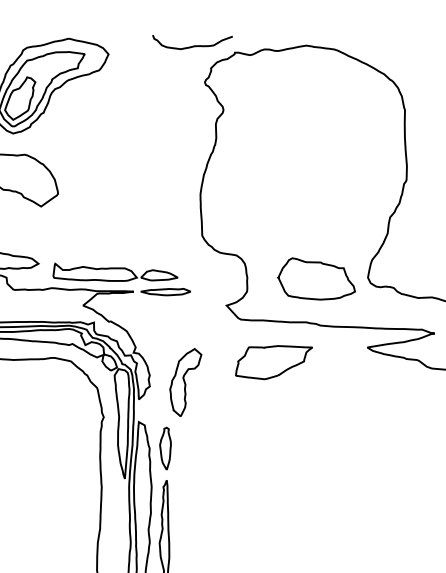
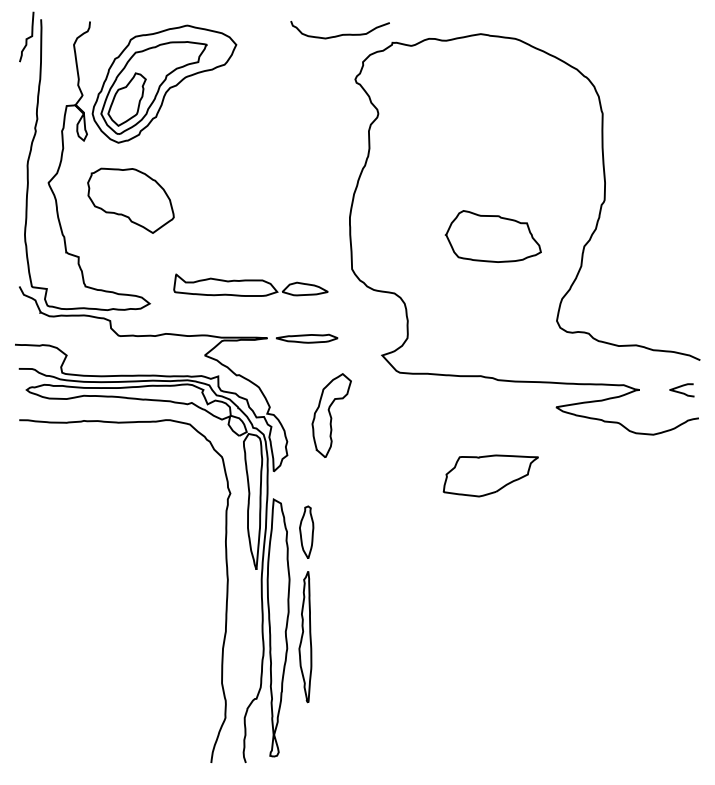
part: (115, 271) -> (250, 284), moved
part: (315, 278) -> (492, 236), moved
part: (273, 362) -> (490, 475), moved
part: (185, 382) -> (331, 415), moved

